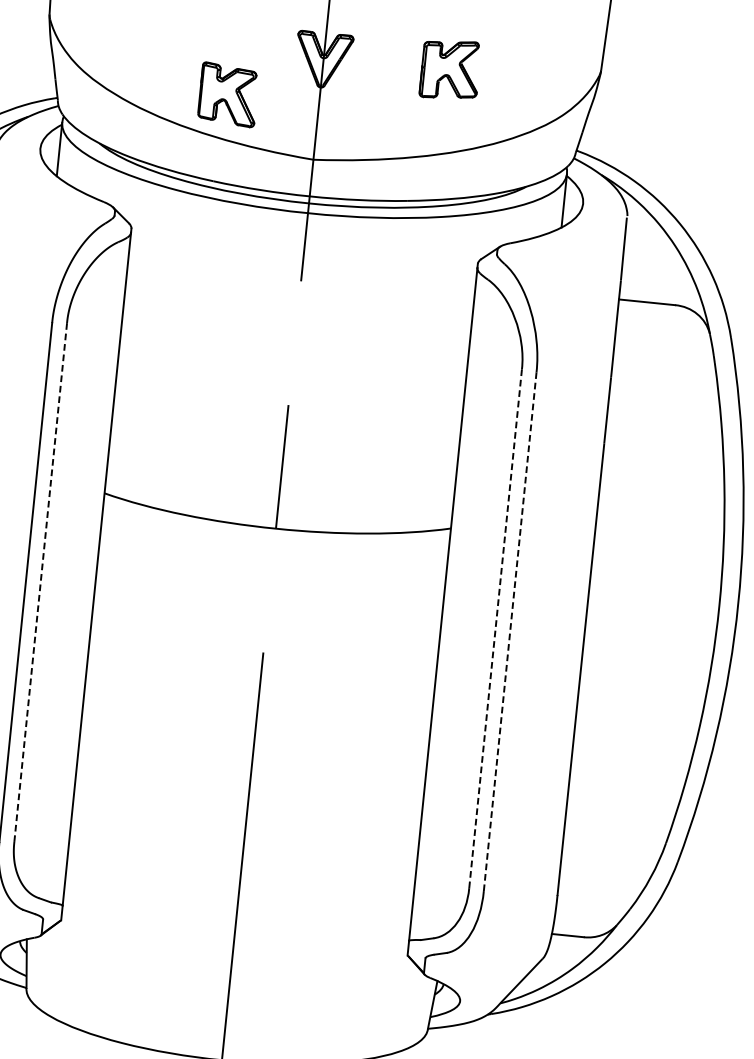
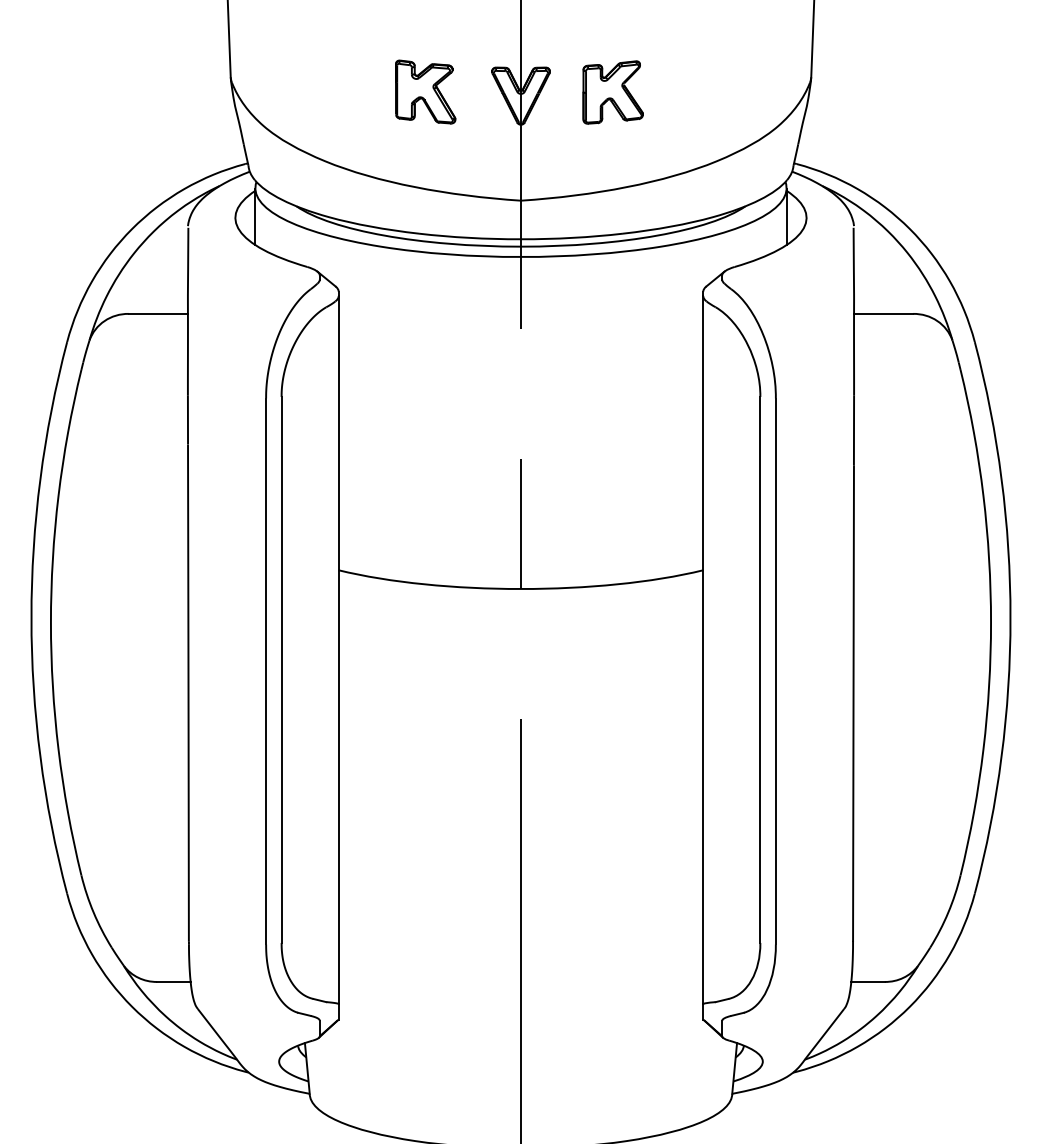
part: (449, 69) -> (612, 92), moved
part: (228, 94) -> (425, 91), moved
line: (40, 582) -> (281, 669), dashed -> solid
line: (495, 628) -> (760, 669), dashed -> solid
line: (509, 631) -> (775, 671), dashed -> solid

